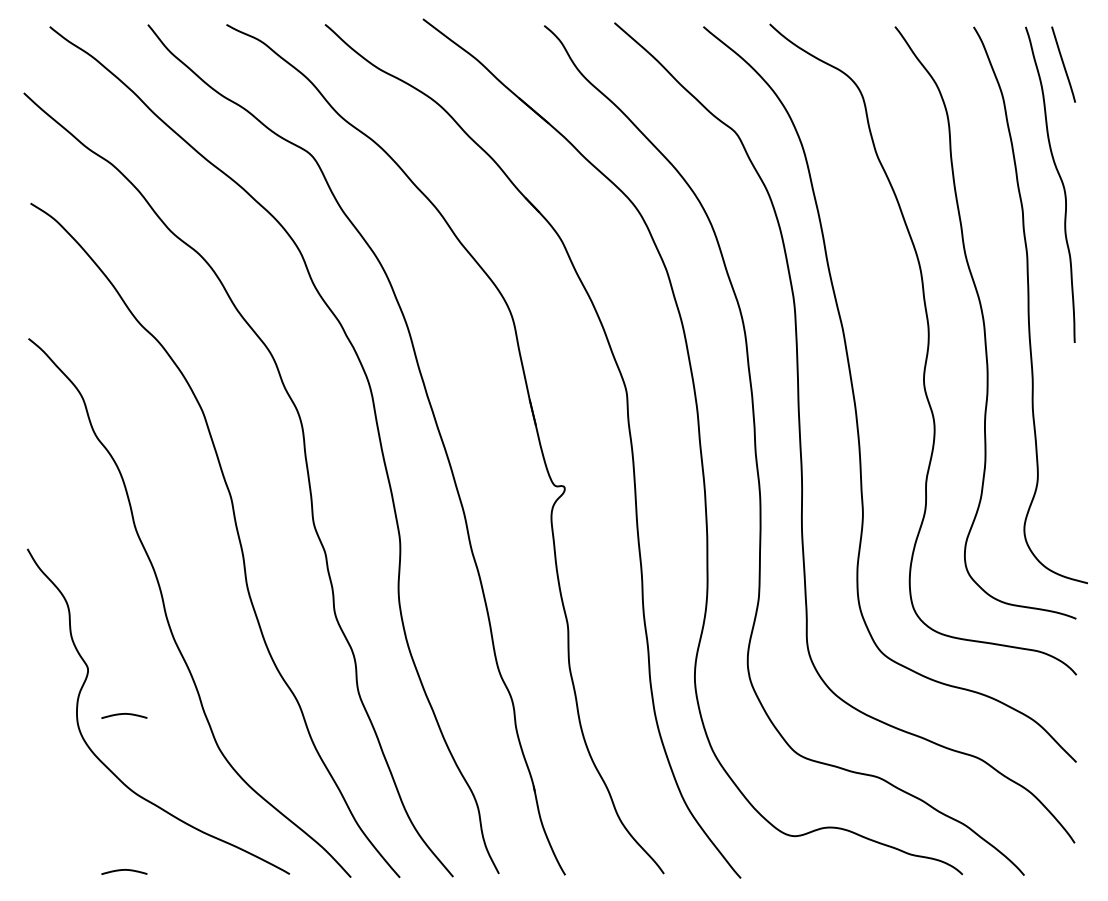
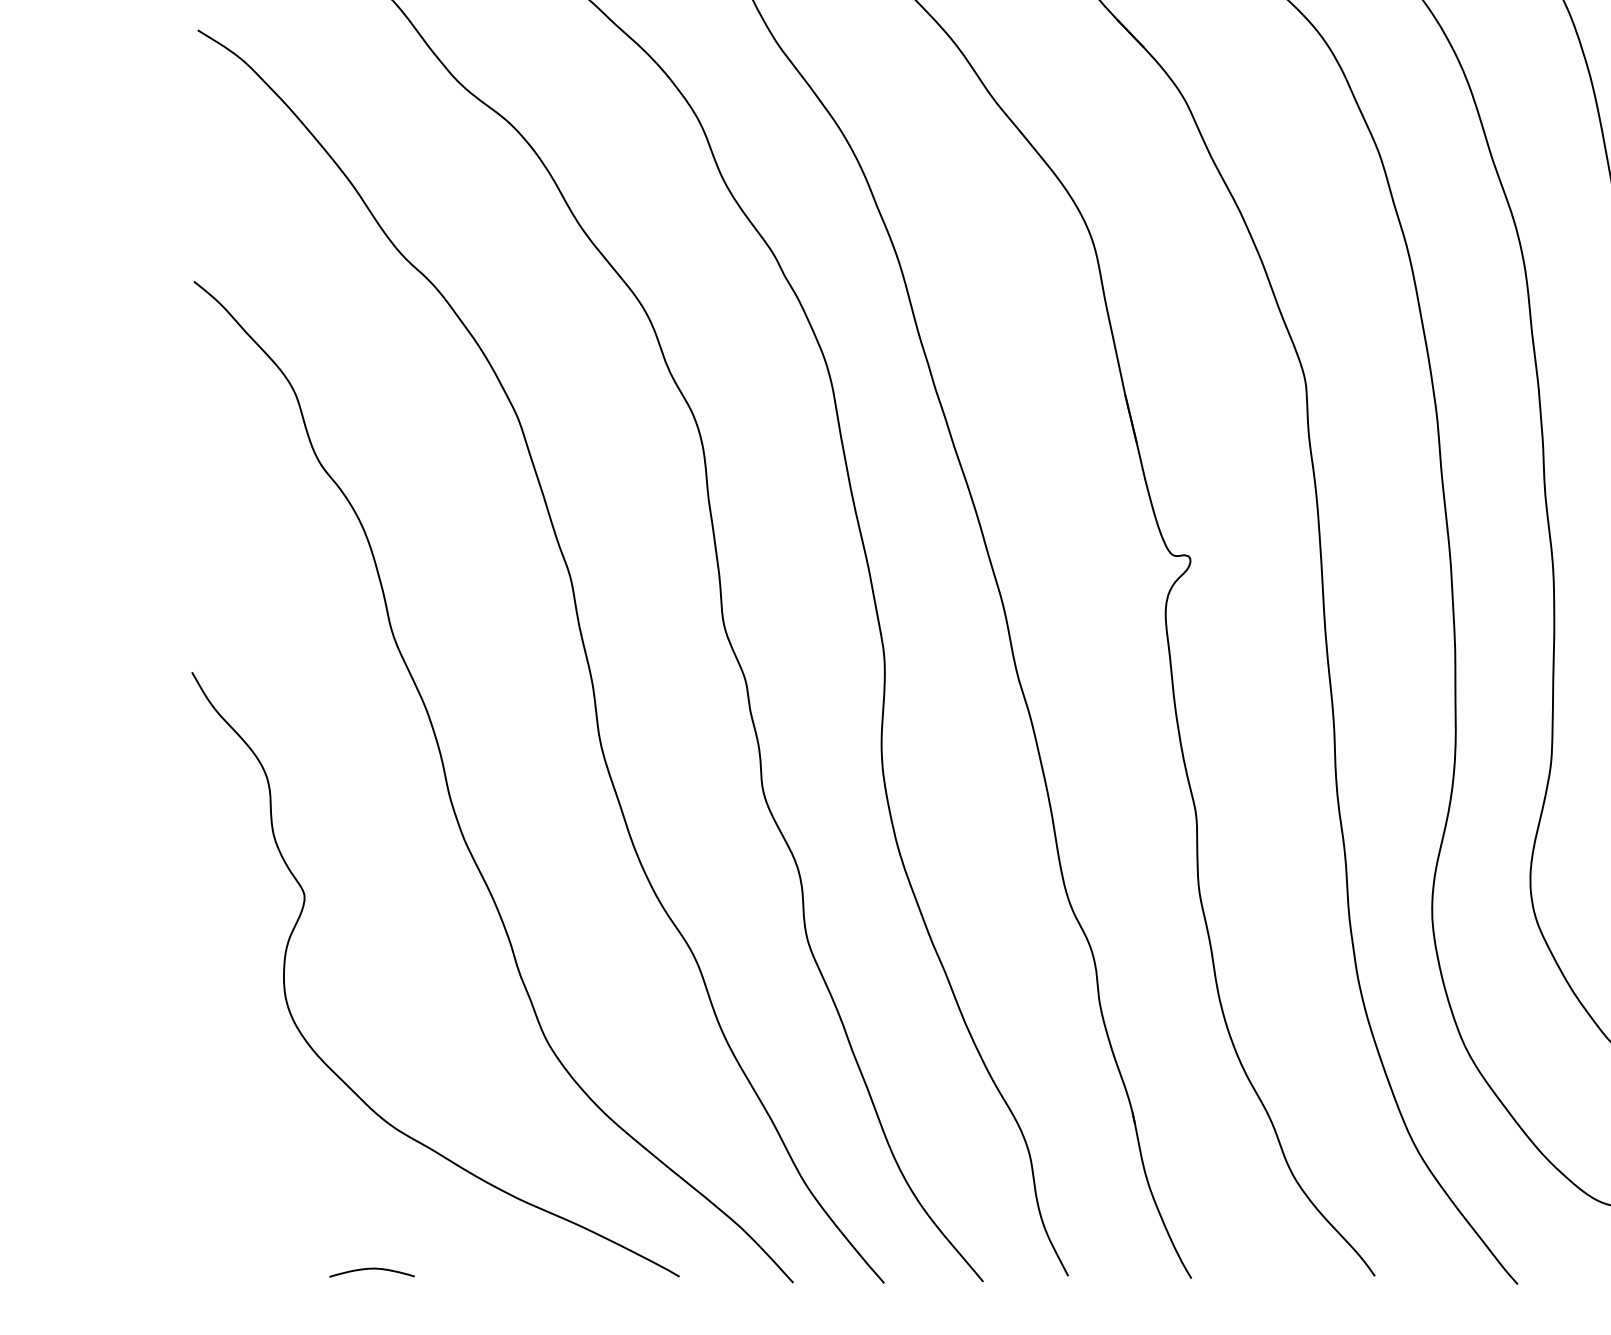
curve: (124, 714) -> (372, 979), removed

